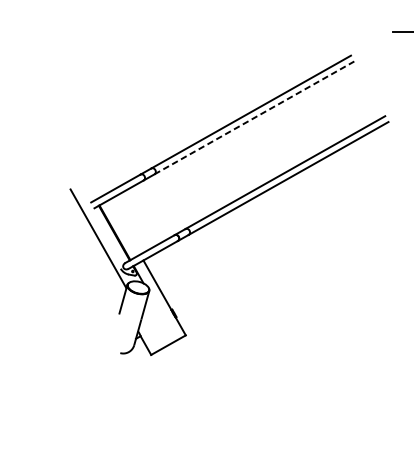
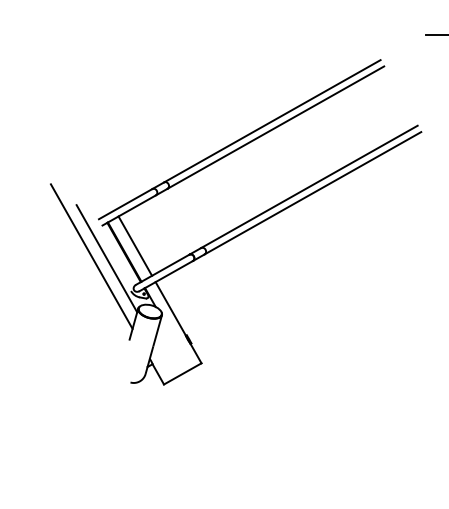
line: (254, 117) -> (276, 127), dashed -> solid
line: (124, 226) -> (135, 245), added
line: (84, 236) -> (91, 256), added

